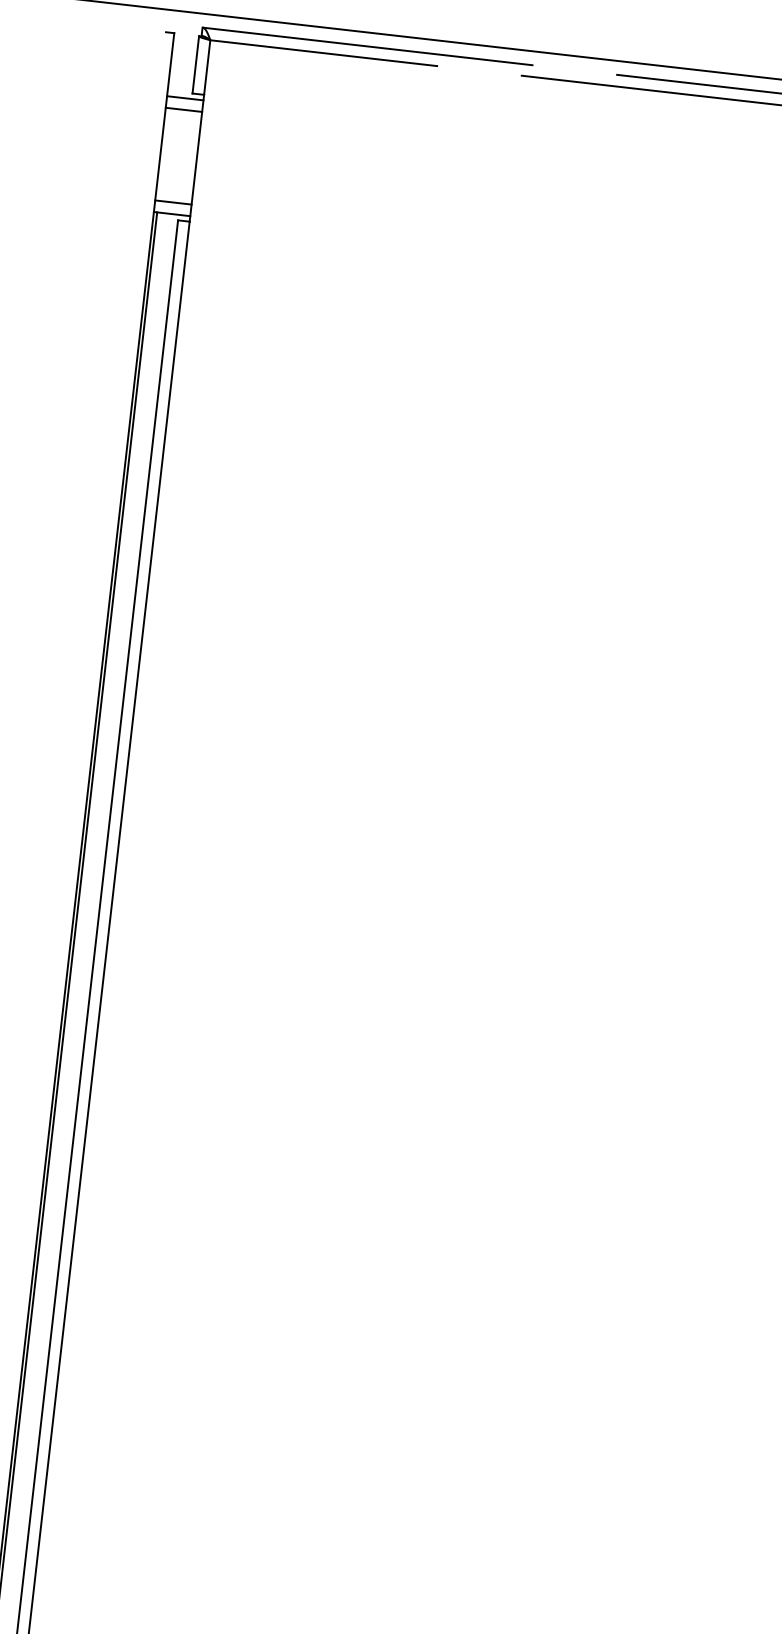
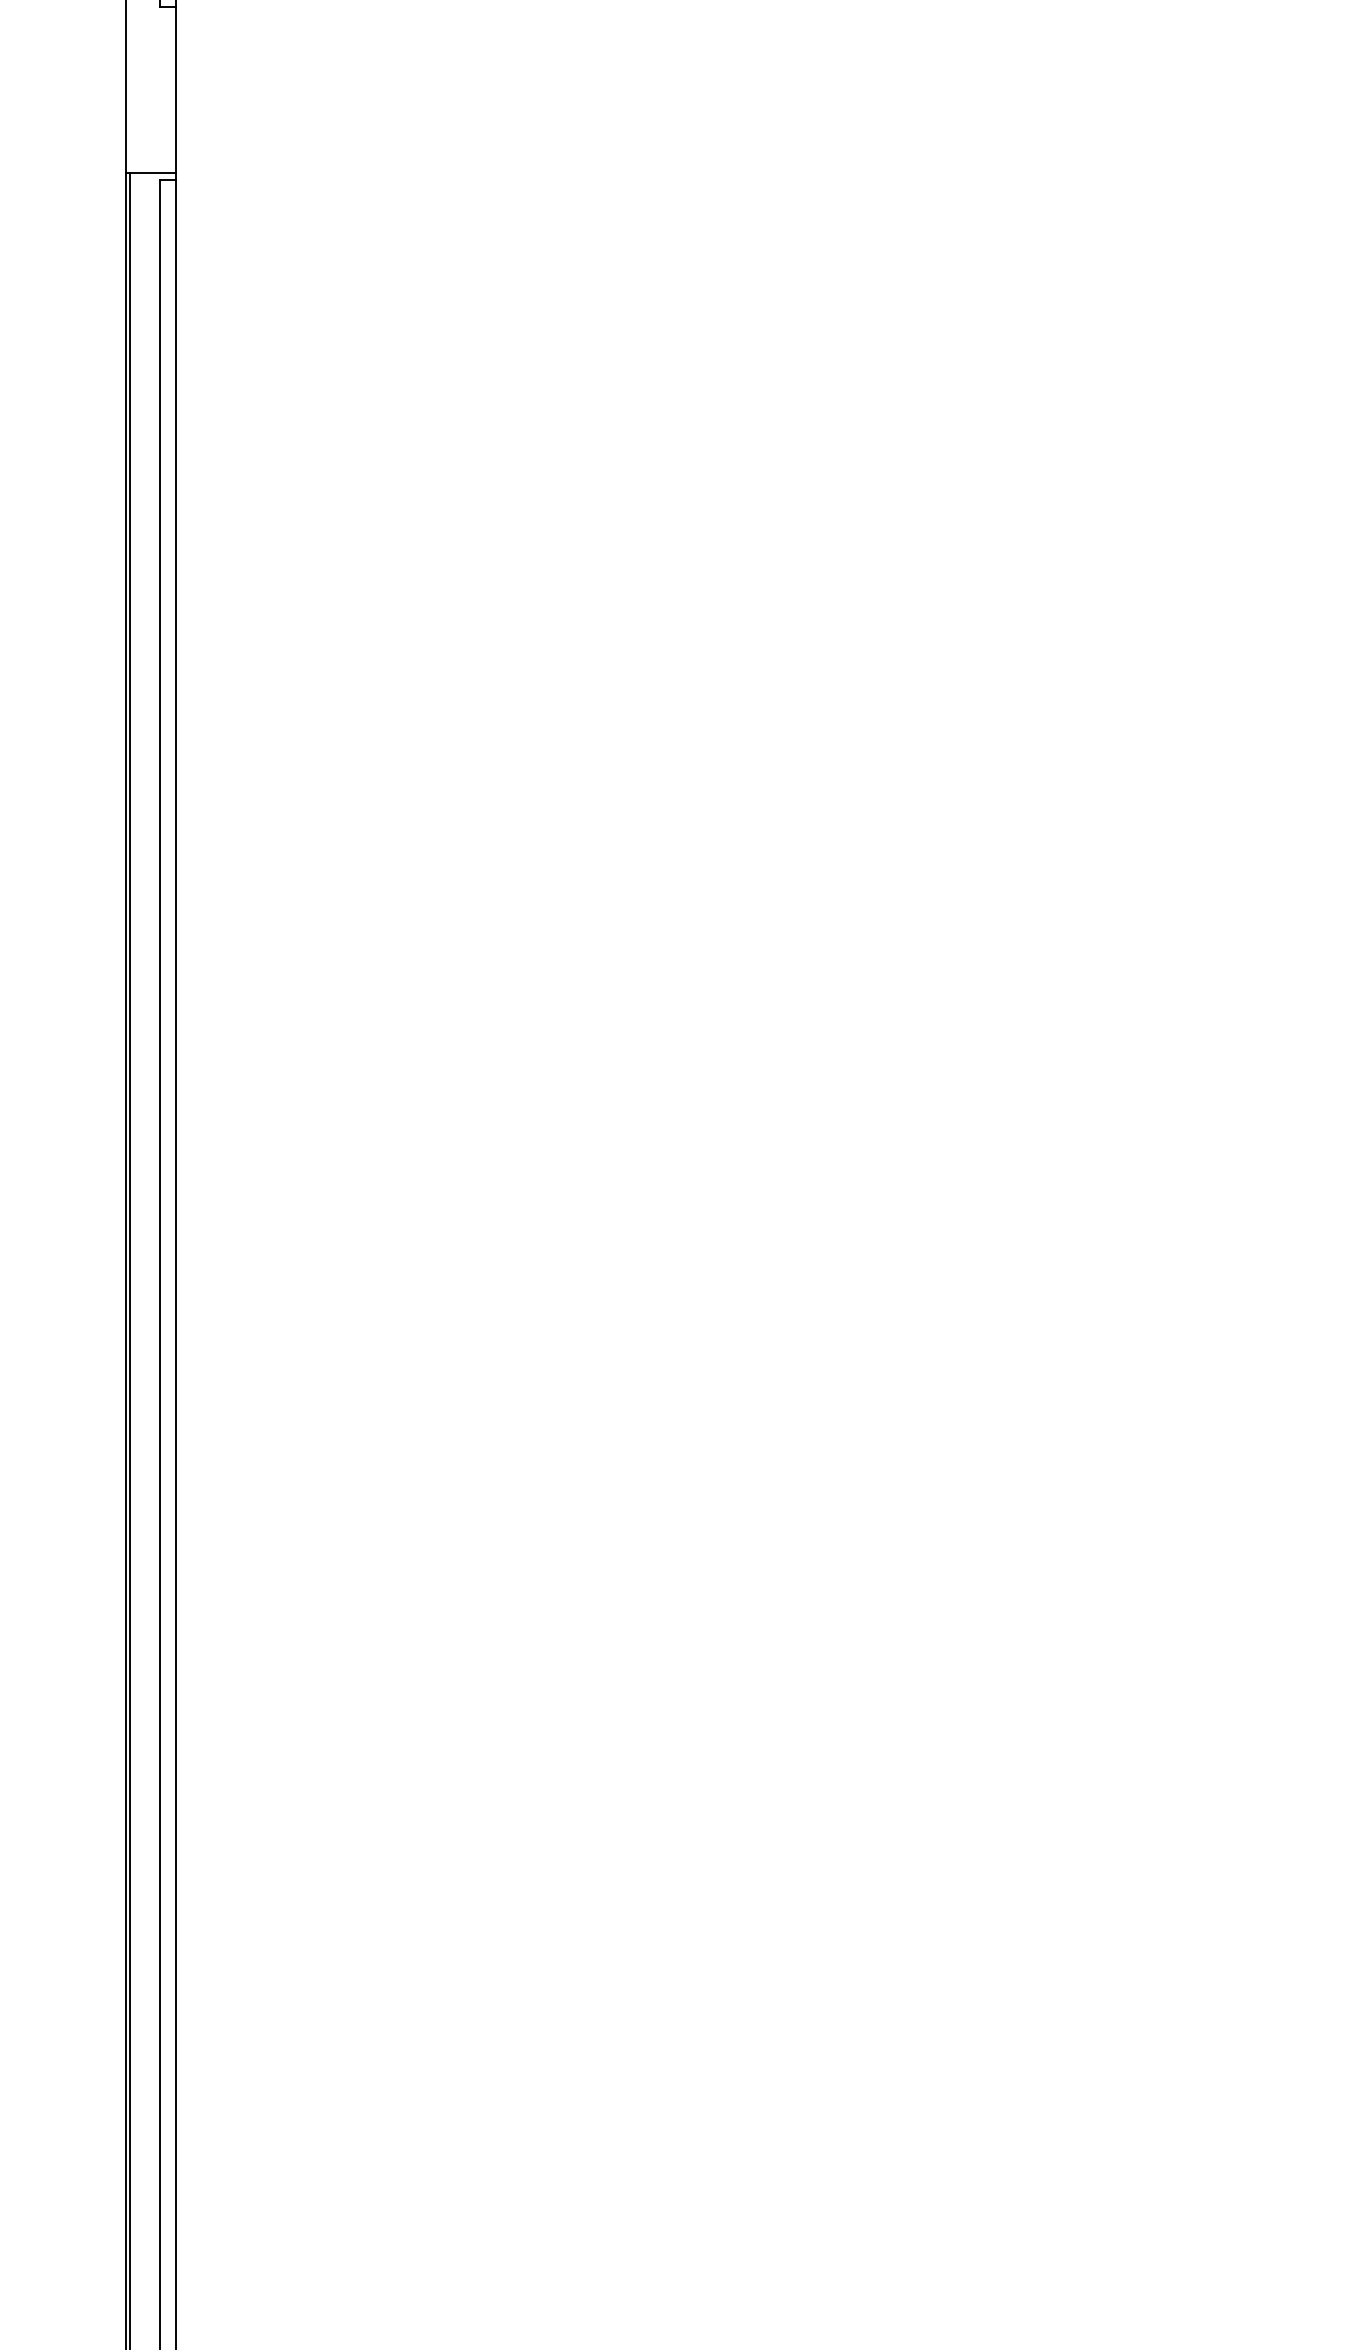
line: (185, 97) -> (150, 14), removed
line: (183, 109) -> (150, 30), removed
line: (173, 202) -> (150, 156), removed

